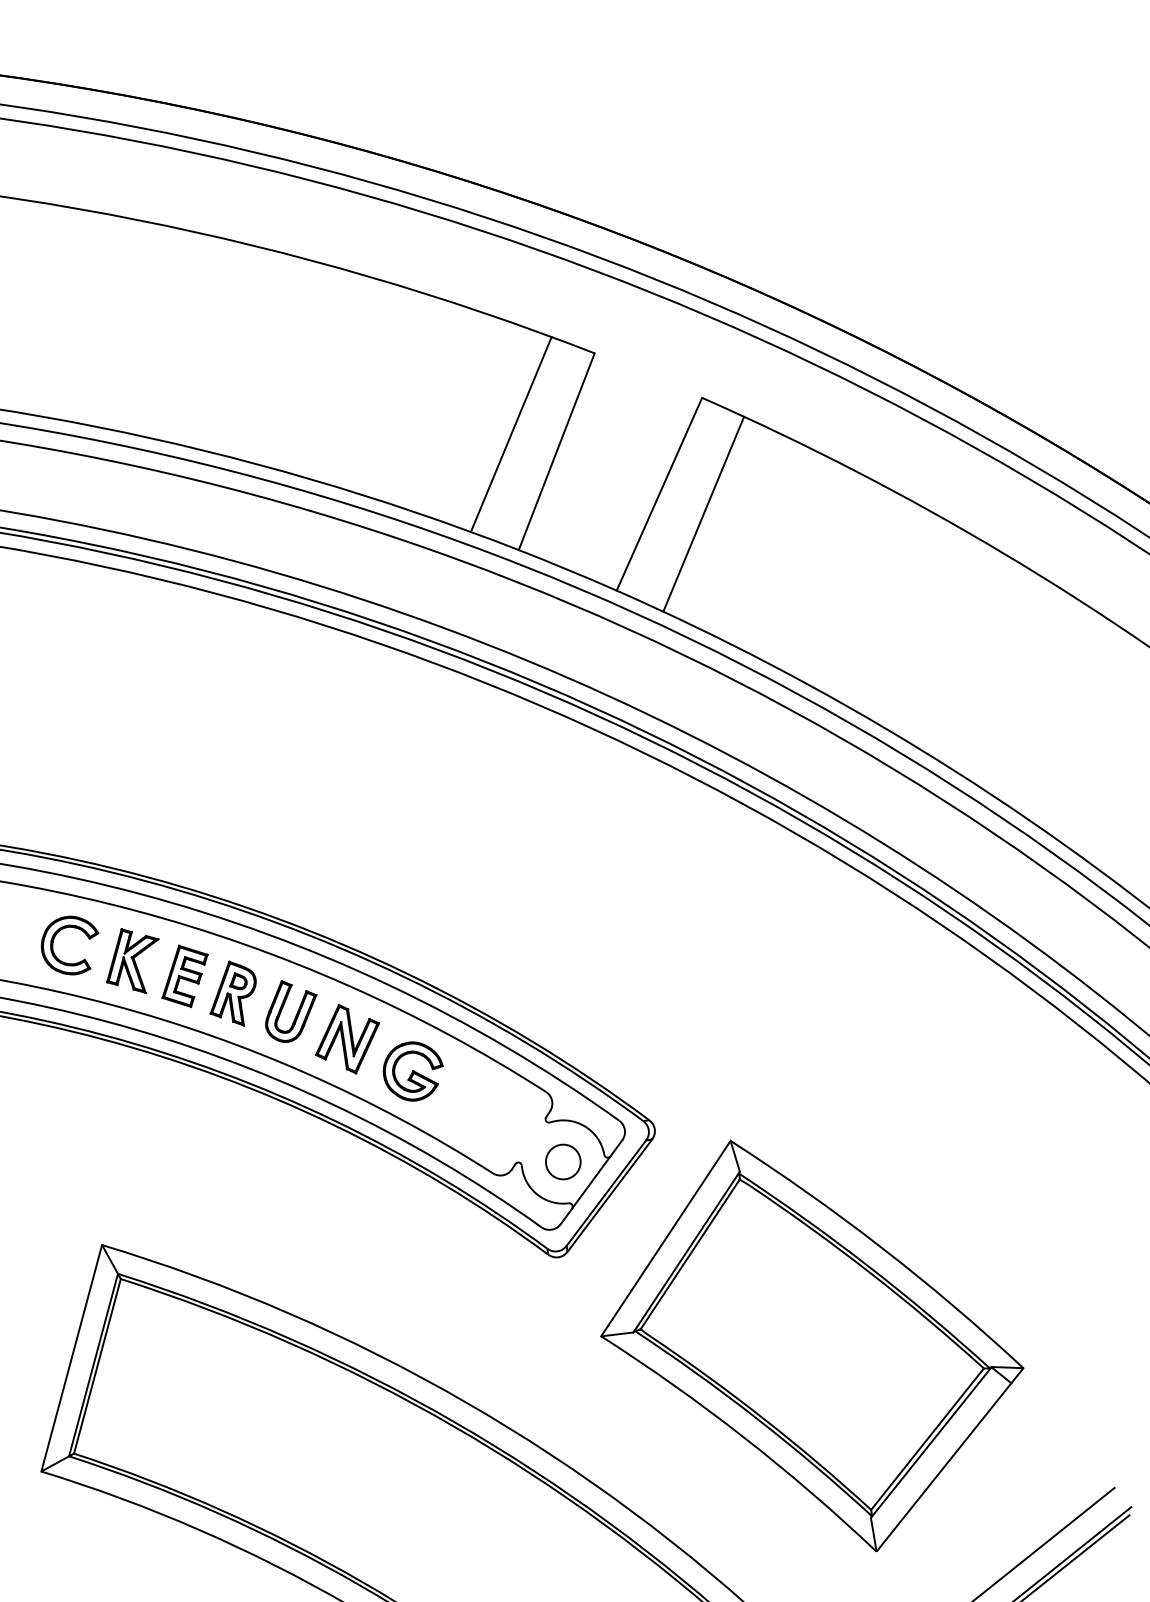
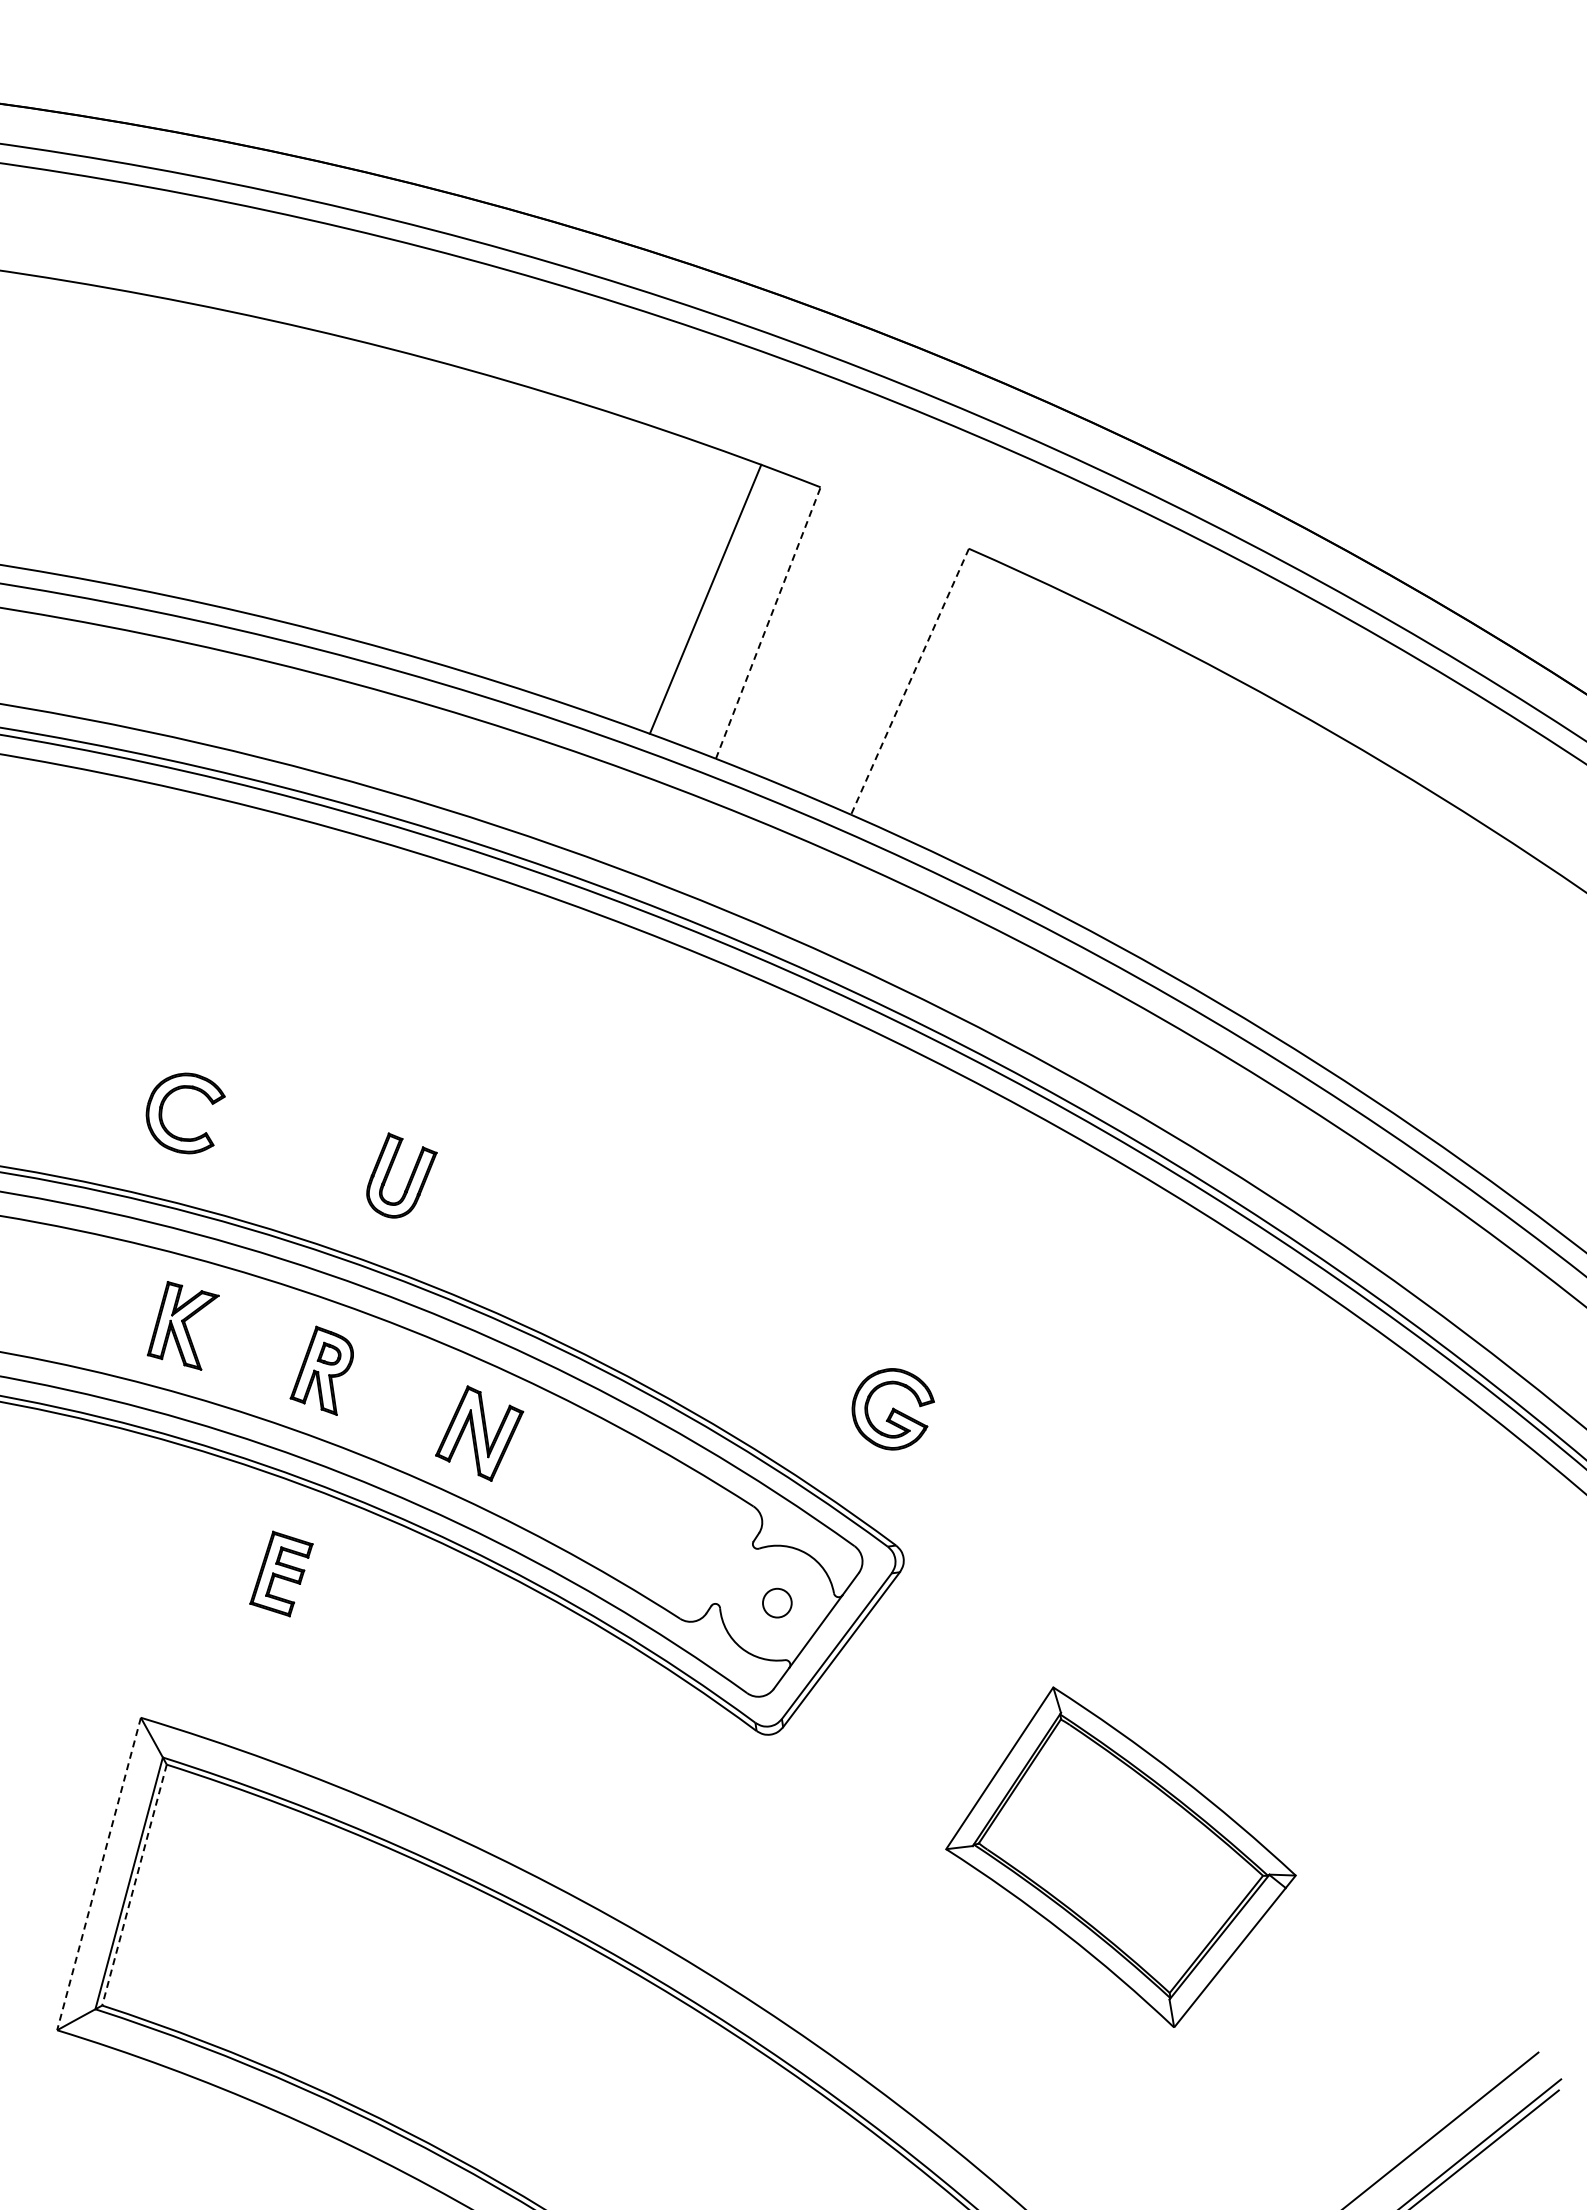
line: (556, 451) -> (768, 622), solid -> dashed
line: (659, 494) -> (909, 682), solid -> dashed
line: (703, 513) -> (970, 708), removed
part: (53, 945) -> (162, 1113), moved
part: (185, 976) -> (281, 1573), moved
part: (296, 1013) -> (409, 1178), moved
part: (412, 1071) -> (892, 1409), moved
circle: (563, 1162) -> (777, 1603), size x0.6
part: (811, 1346) -> (1120, 1857), size x0.6
line: (72, 1358) -> (99, 1874), solid -> dashed
line: (97, 1366) -> (134, 1885), solid -> dashed

